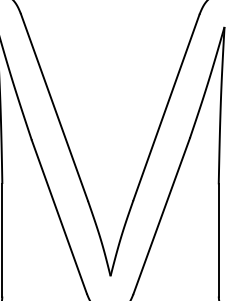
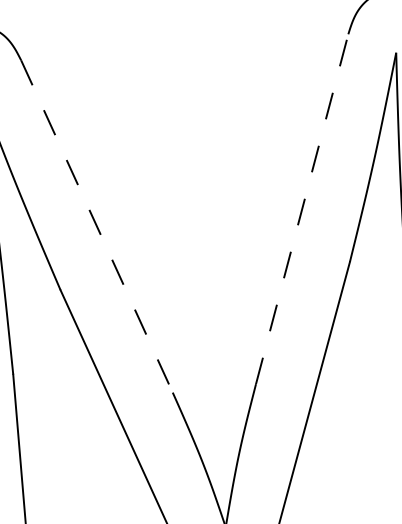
line: (54, 107) -> (97, 226), solid -> dashed
line: (166, 107) -> (302, 209), solid -> dashed

